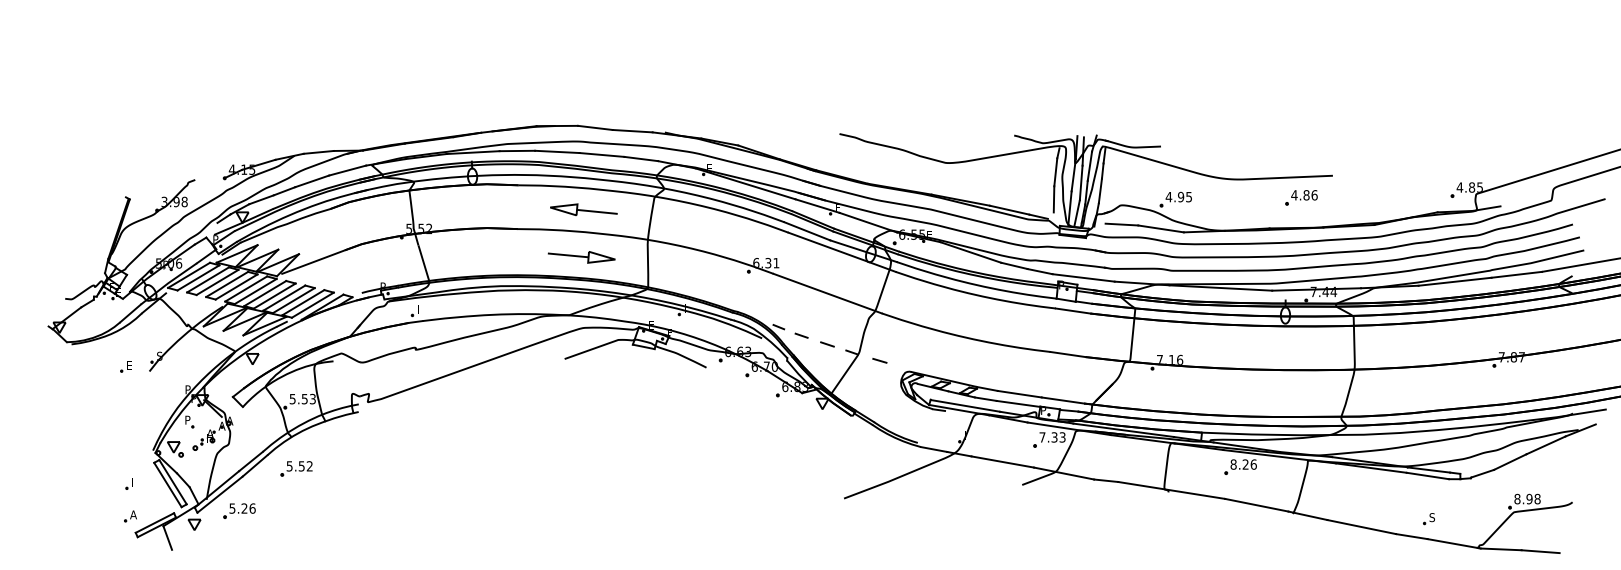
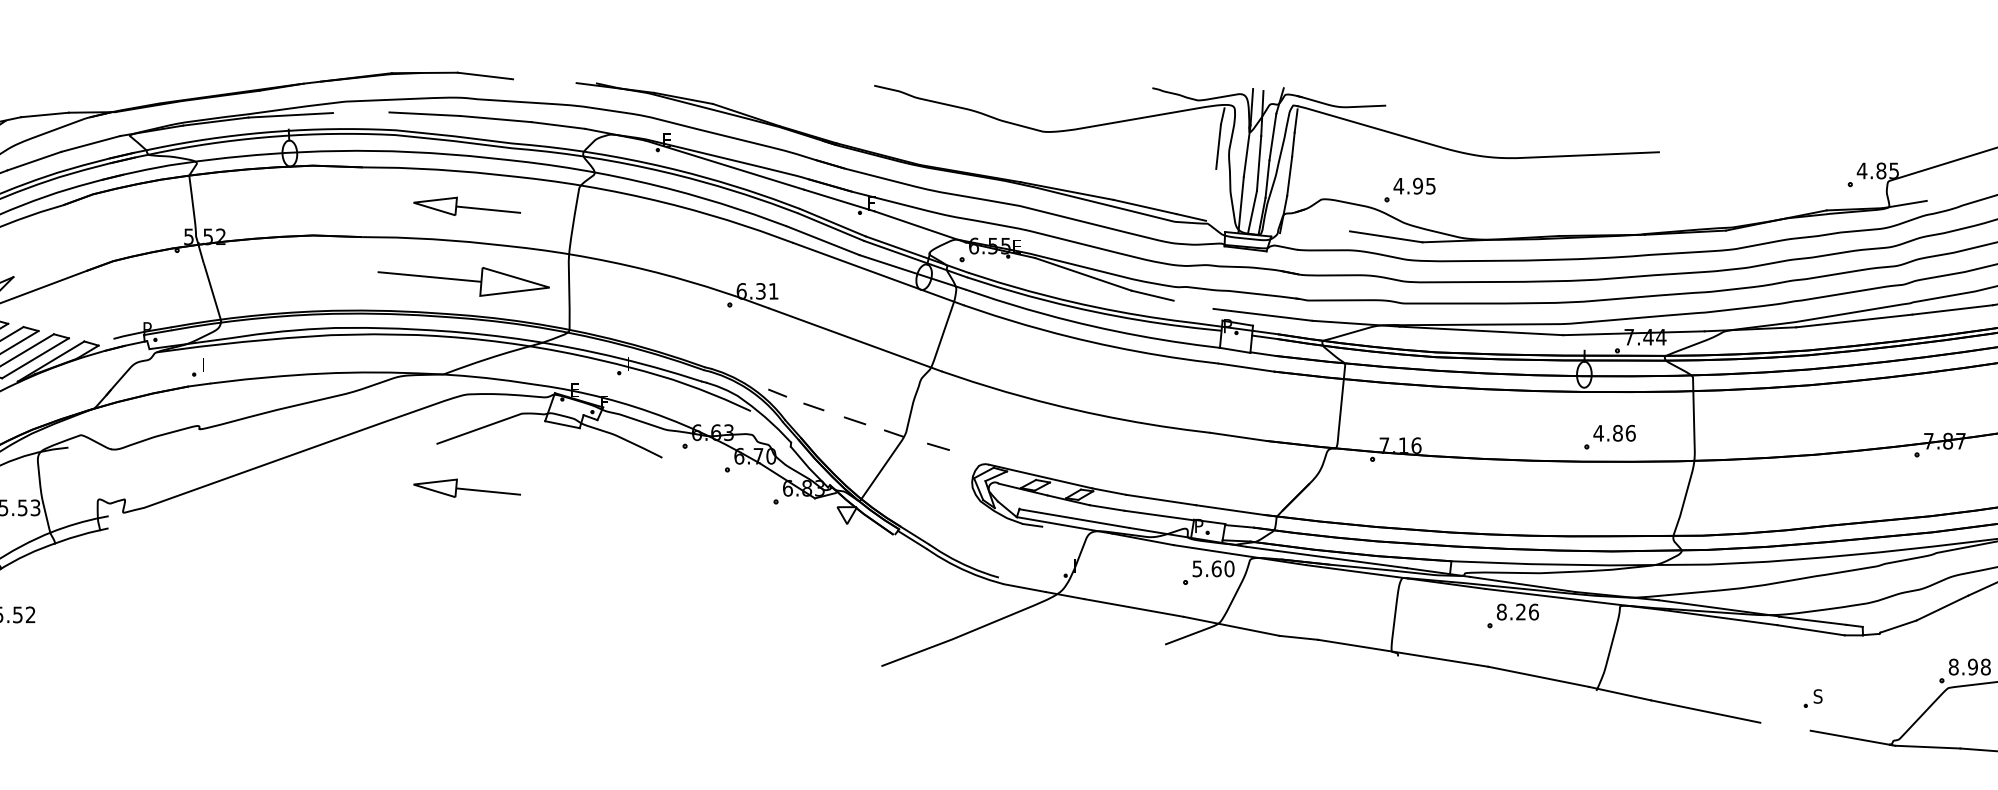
line: (632, 130) -> (544, 80), removed
line: (517, 150) -> (361, 111), removed
part: (1301, 197) -> (1609, 436), moved
line: (1053, 199) -> (1214, 189), removed
line: (1121, 224) -> (1323, 229), removed
part: (581, 257) -> (463, 282), size x1.6
line: (1039, 271) -> (1192, 304), removed
part: (583, 386) -> (466, 487), added
text: (1052, 437) -> (1213, 568), 7.33 -> 5.60
line: (1411, 536) -> (1785, 726), removed

